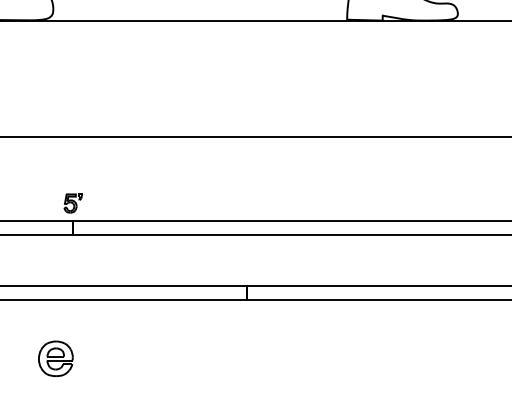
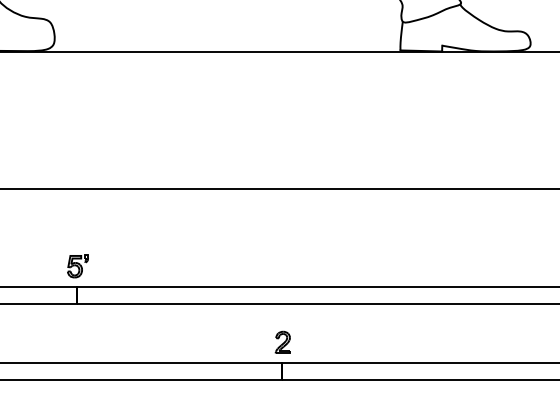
part: (247, 267) -> (283, 341), added

